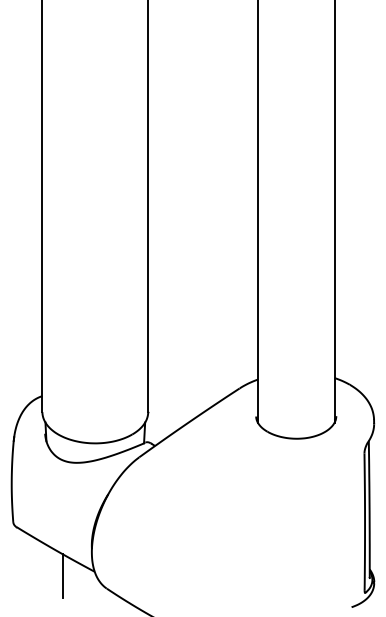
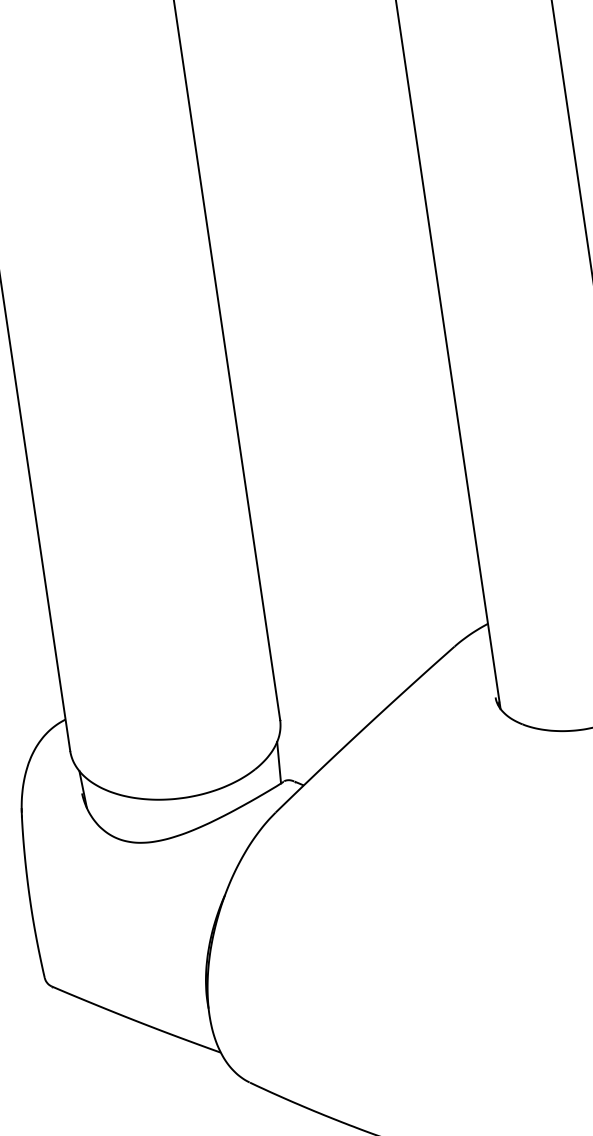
line: (62, 576) -> (158, 1071), removed

